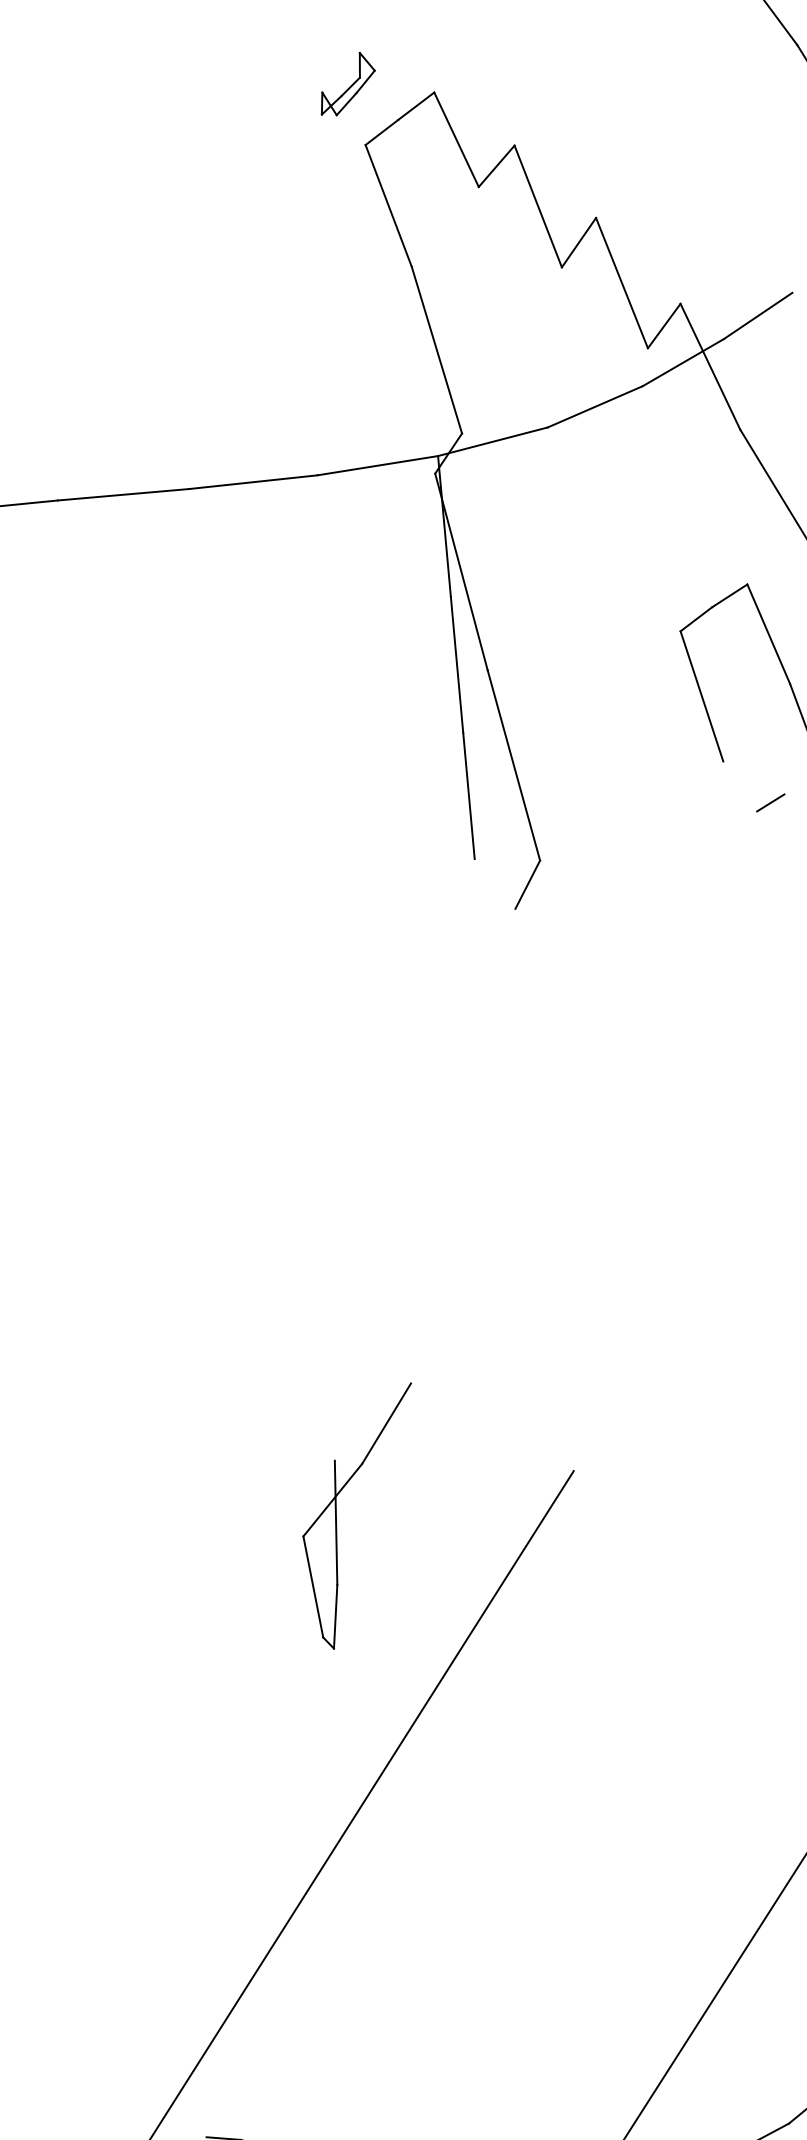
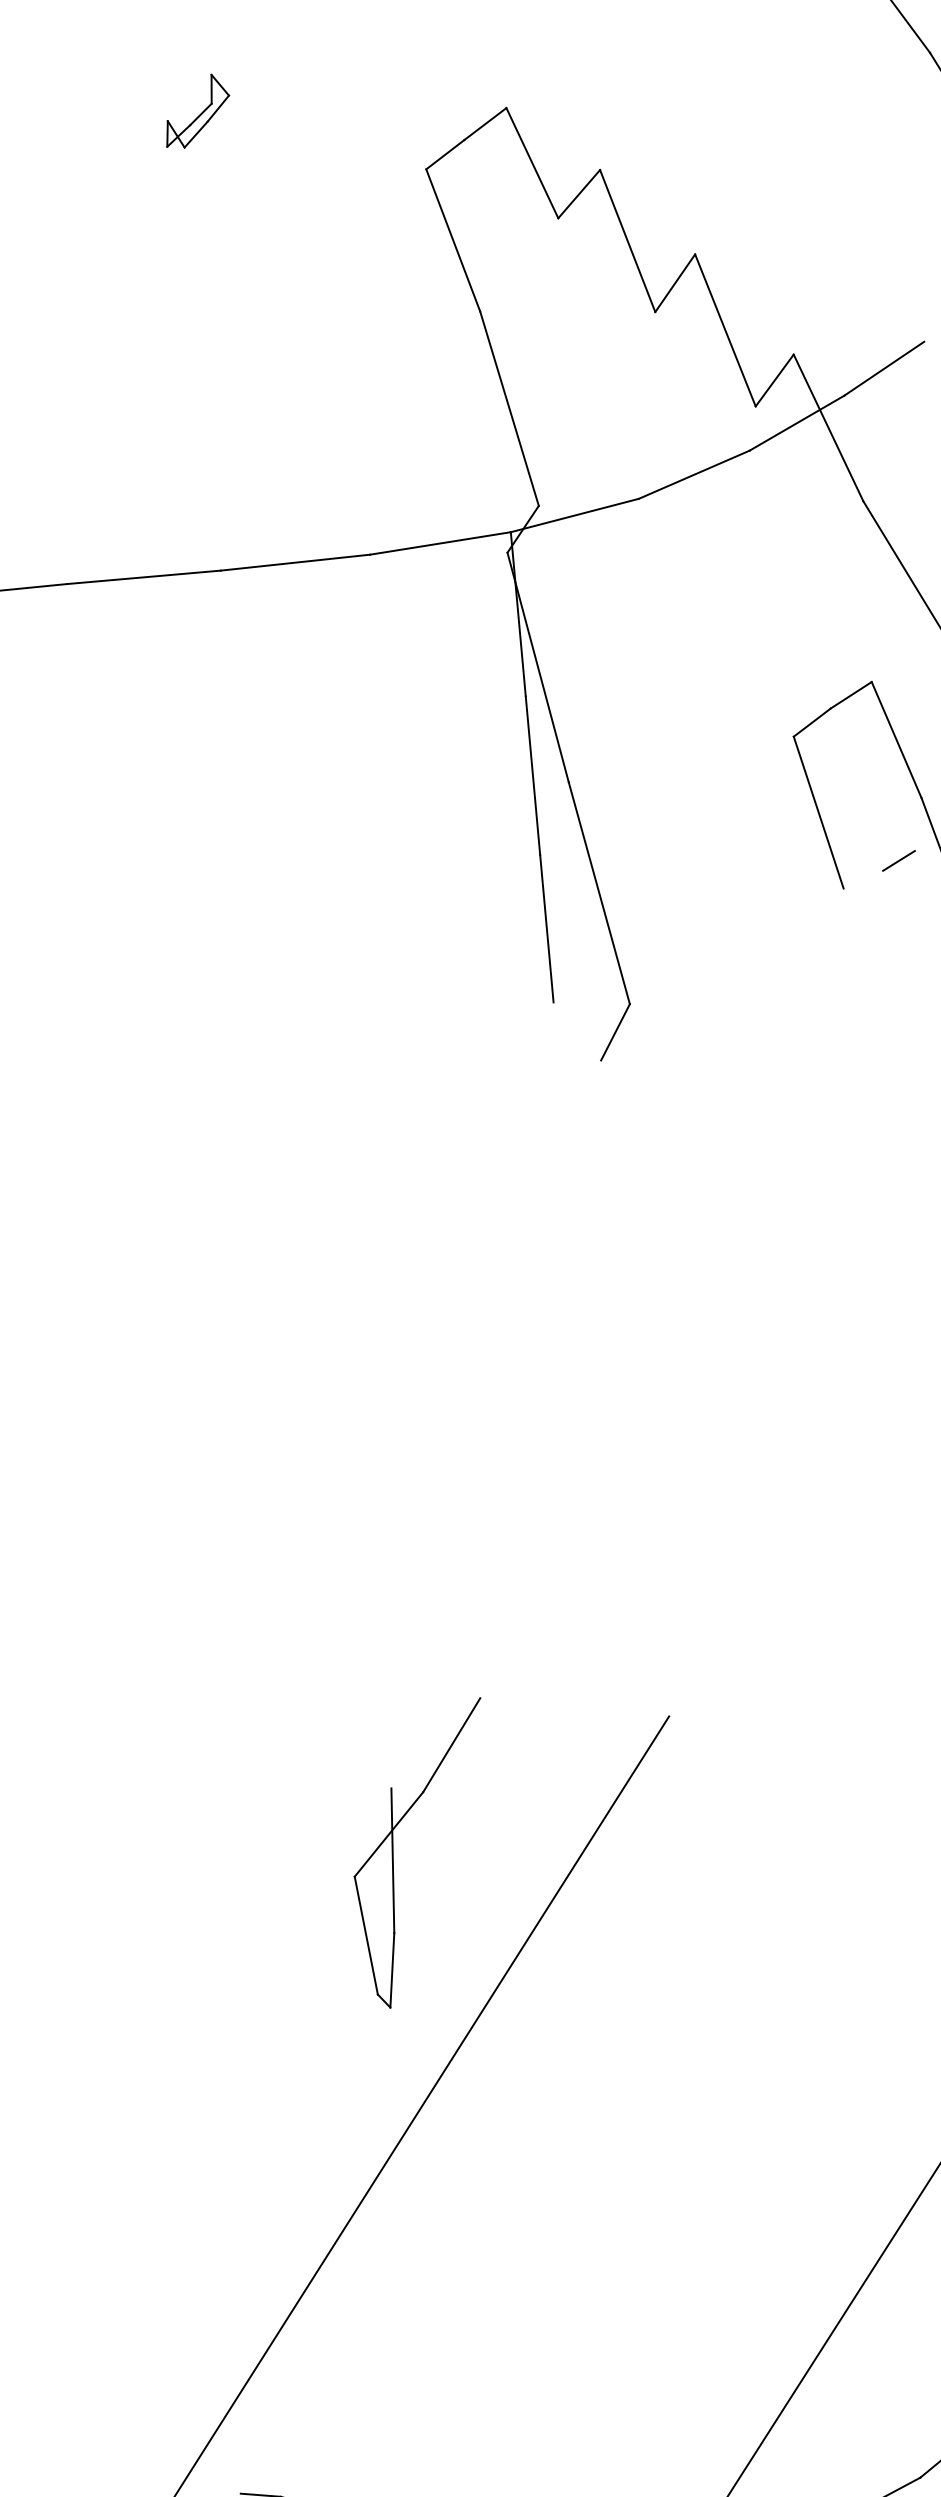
part: (348, 83) -> (198, 110), moved
line: (770, 802) -> (898, 860), moved
part: (336, 1515) -> (393, 1852), moved

